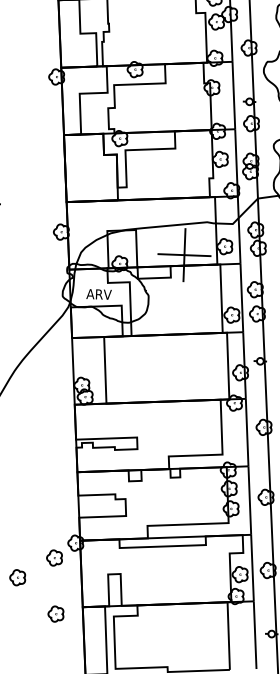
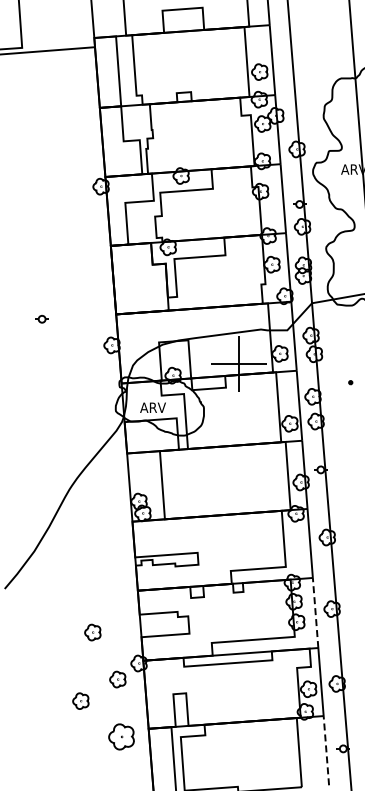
line: (249, 500) -> (315, 612), solid -> dashed
part: (31, 511) -> (92, 632), added
part: (56, 613) -> (121, 736), size x1.6
line: (255, 635) -> (326, 750), solid -> dashed

